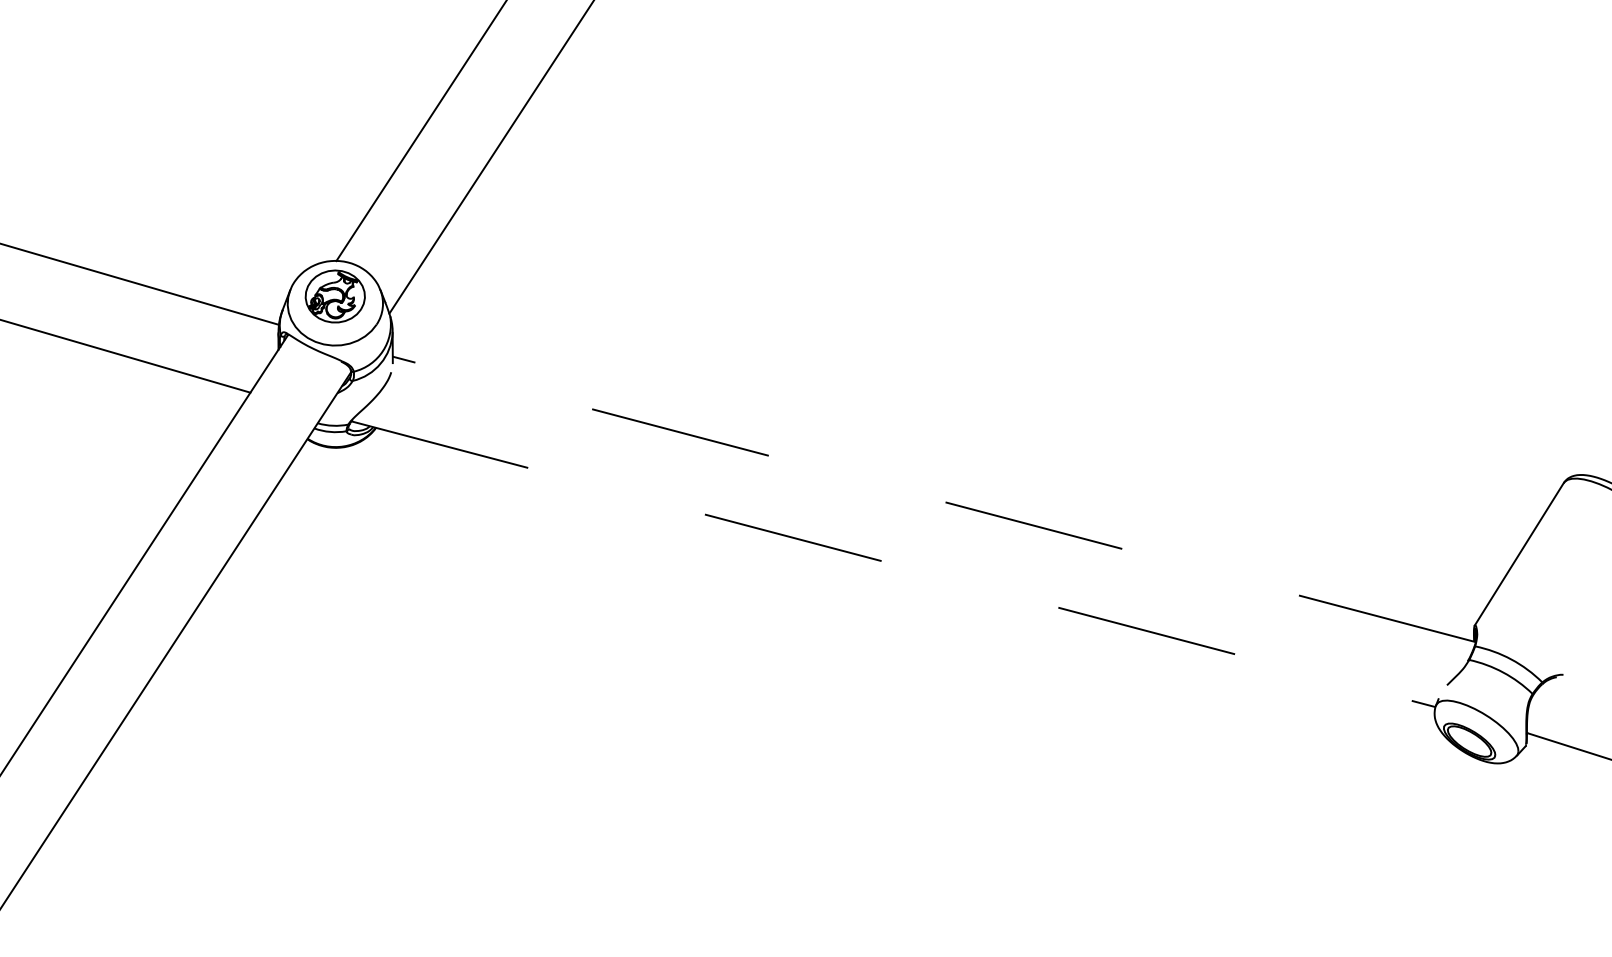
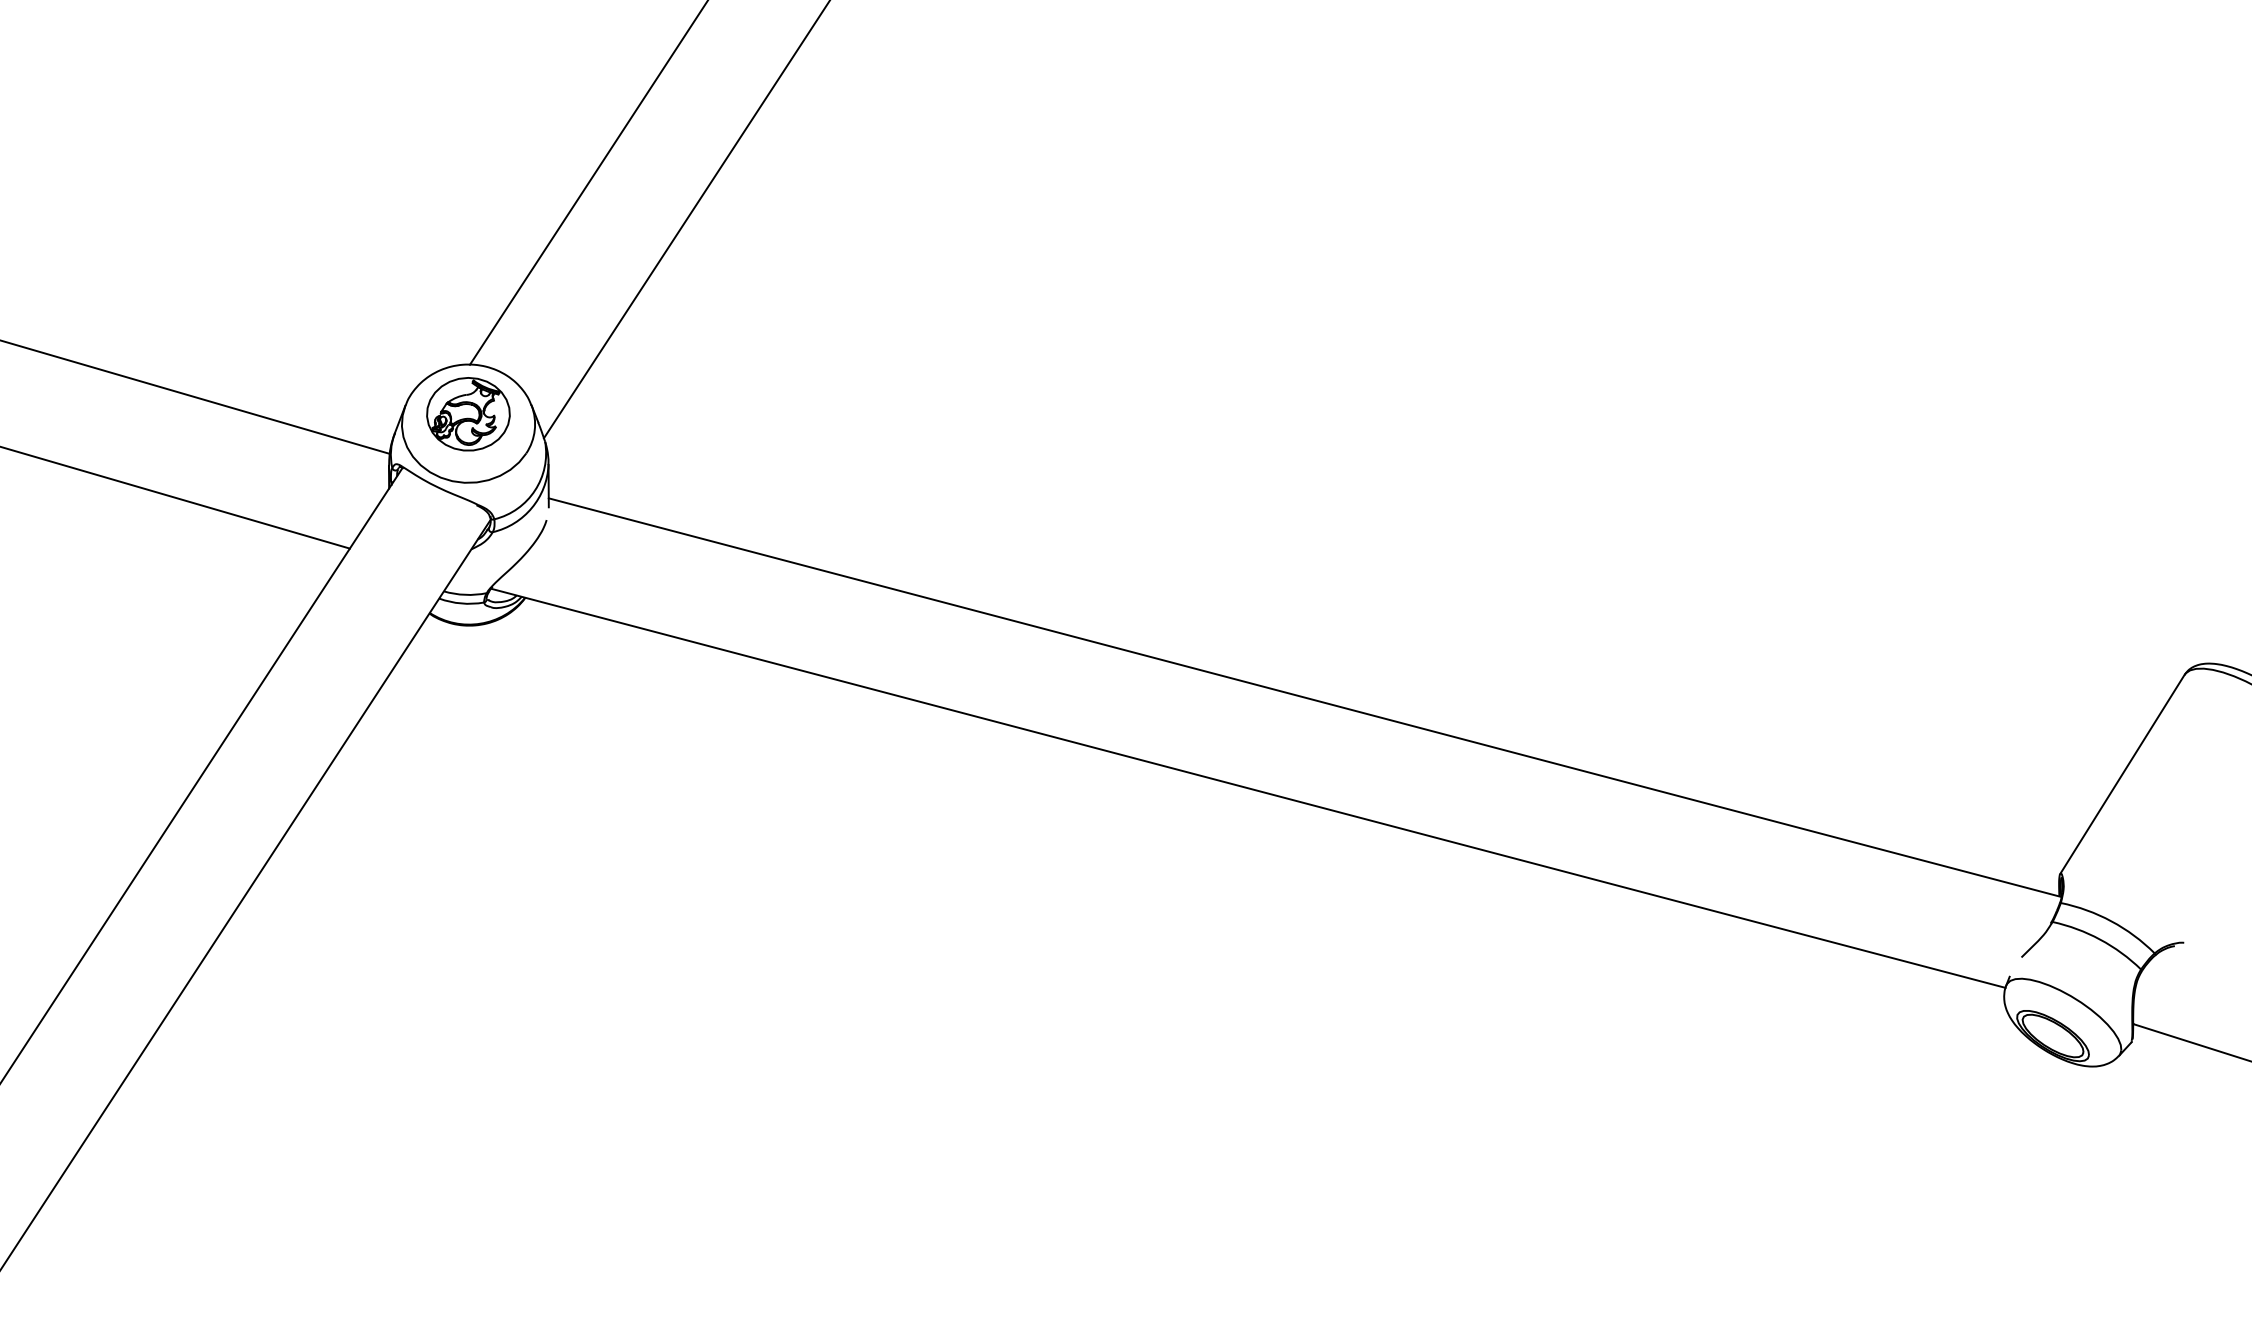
line: (934, 499) -> (1305, 697), dashed -> solid
line: (893, 564) -> (1248, 788), dashed -> solid

